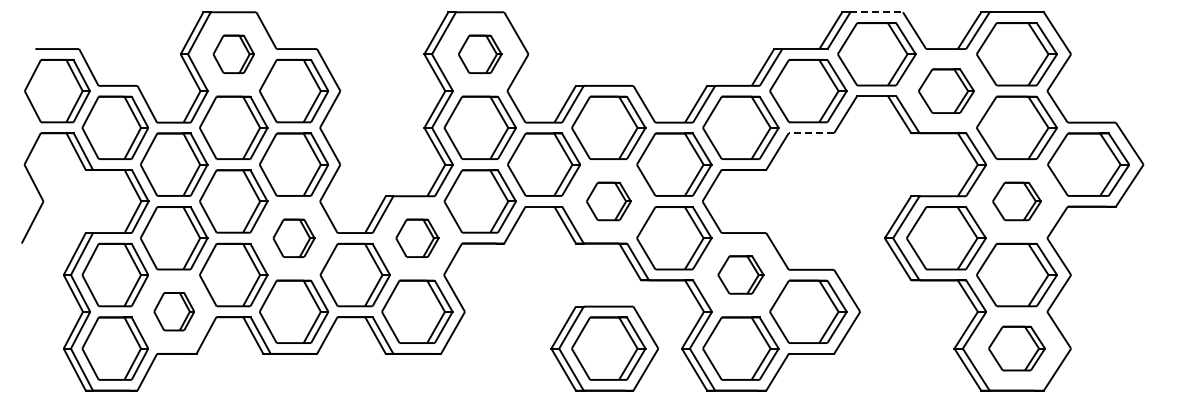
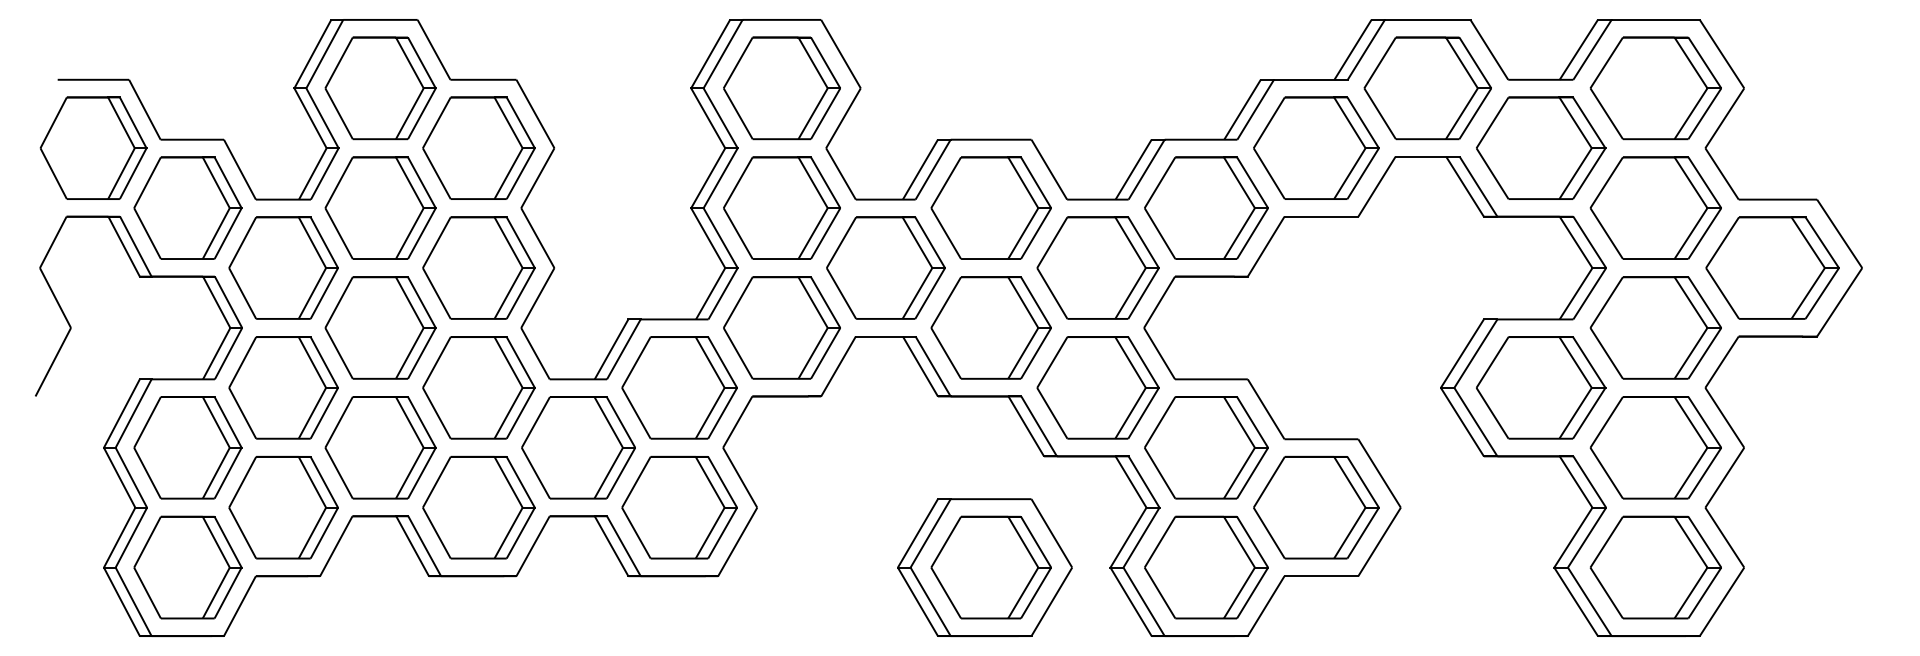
line: (877, 12) -> (1428, 20), dashed -> solid
part: (233, 54) -> (380, 88), size x1.67
part: (479, 54) -> (780, 88), size x1.67
part: (946, 91) -> (1541, 148), size x1.43
line: (811, 133) -> (1321, 217), dashed -> solid
part: (608, 201) -> (990, 328), size x1.67
part: (1016, 201) -> (1655, 328), size x1.67
part: (293, 238) -> (478, 388), size x1.67
part: (417, 238) -> (679, 388), size x1.67
part: (740, 274) -> (1205, 446), size x1.67
part: (174, 311) -> (284, 507), size x1.67
part: (1016, 348) -> (1655, 567), size x1.43

